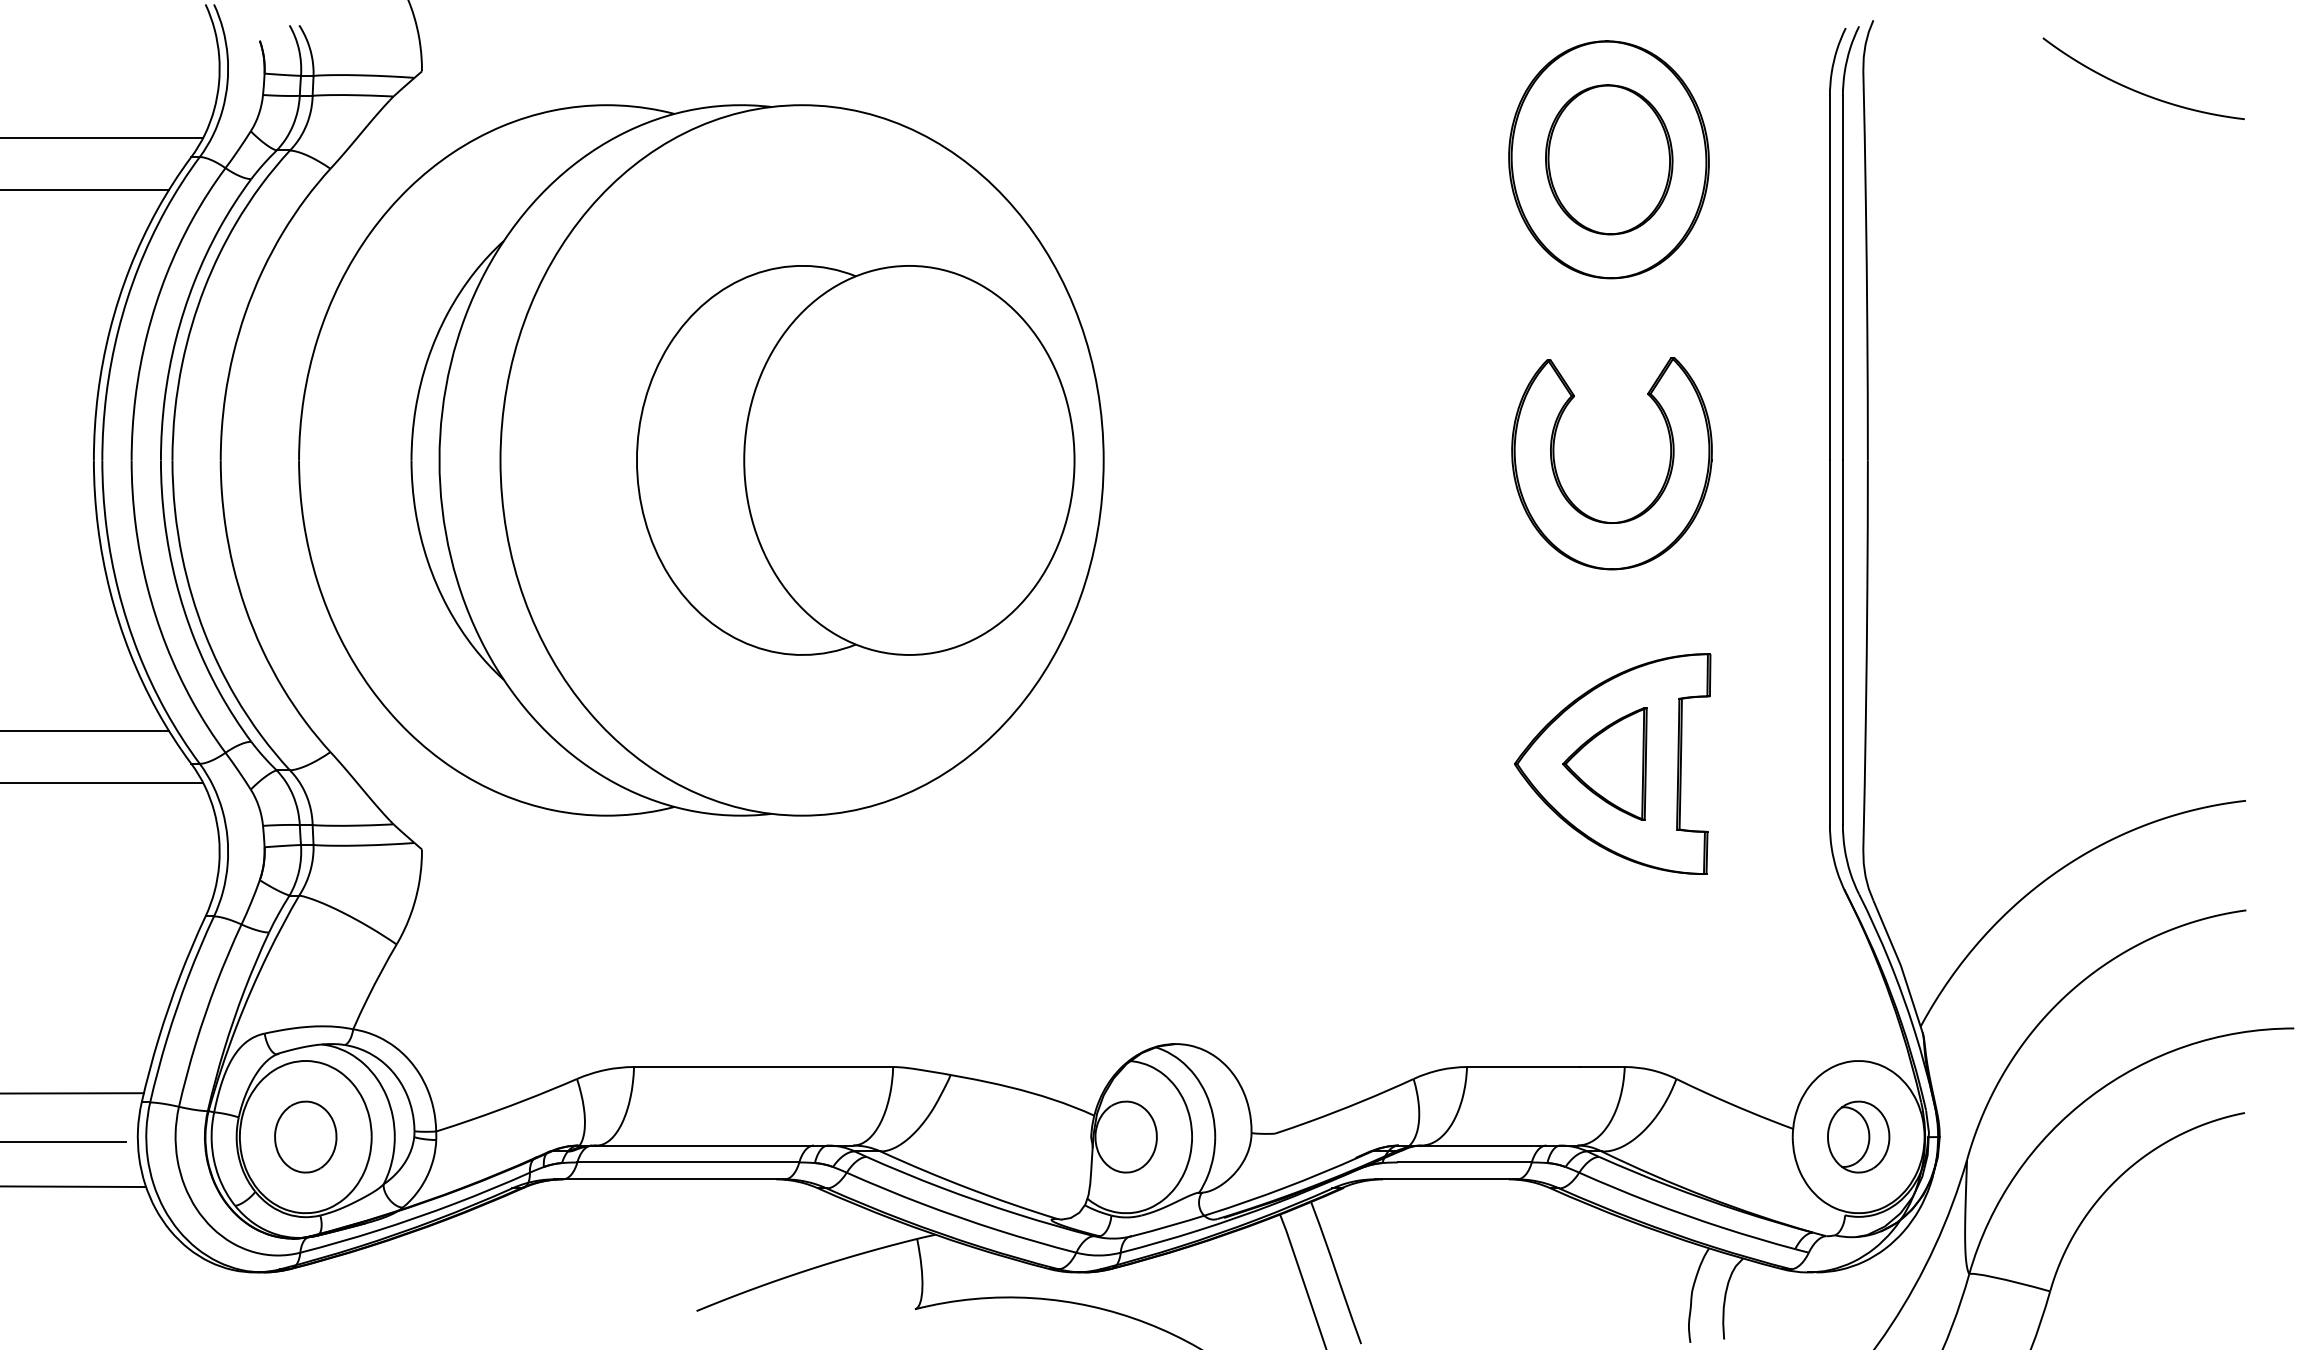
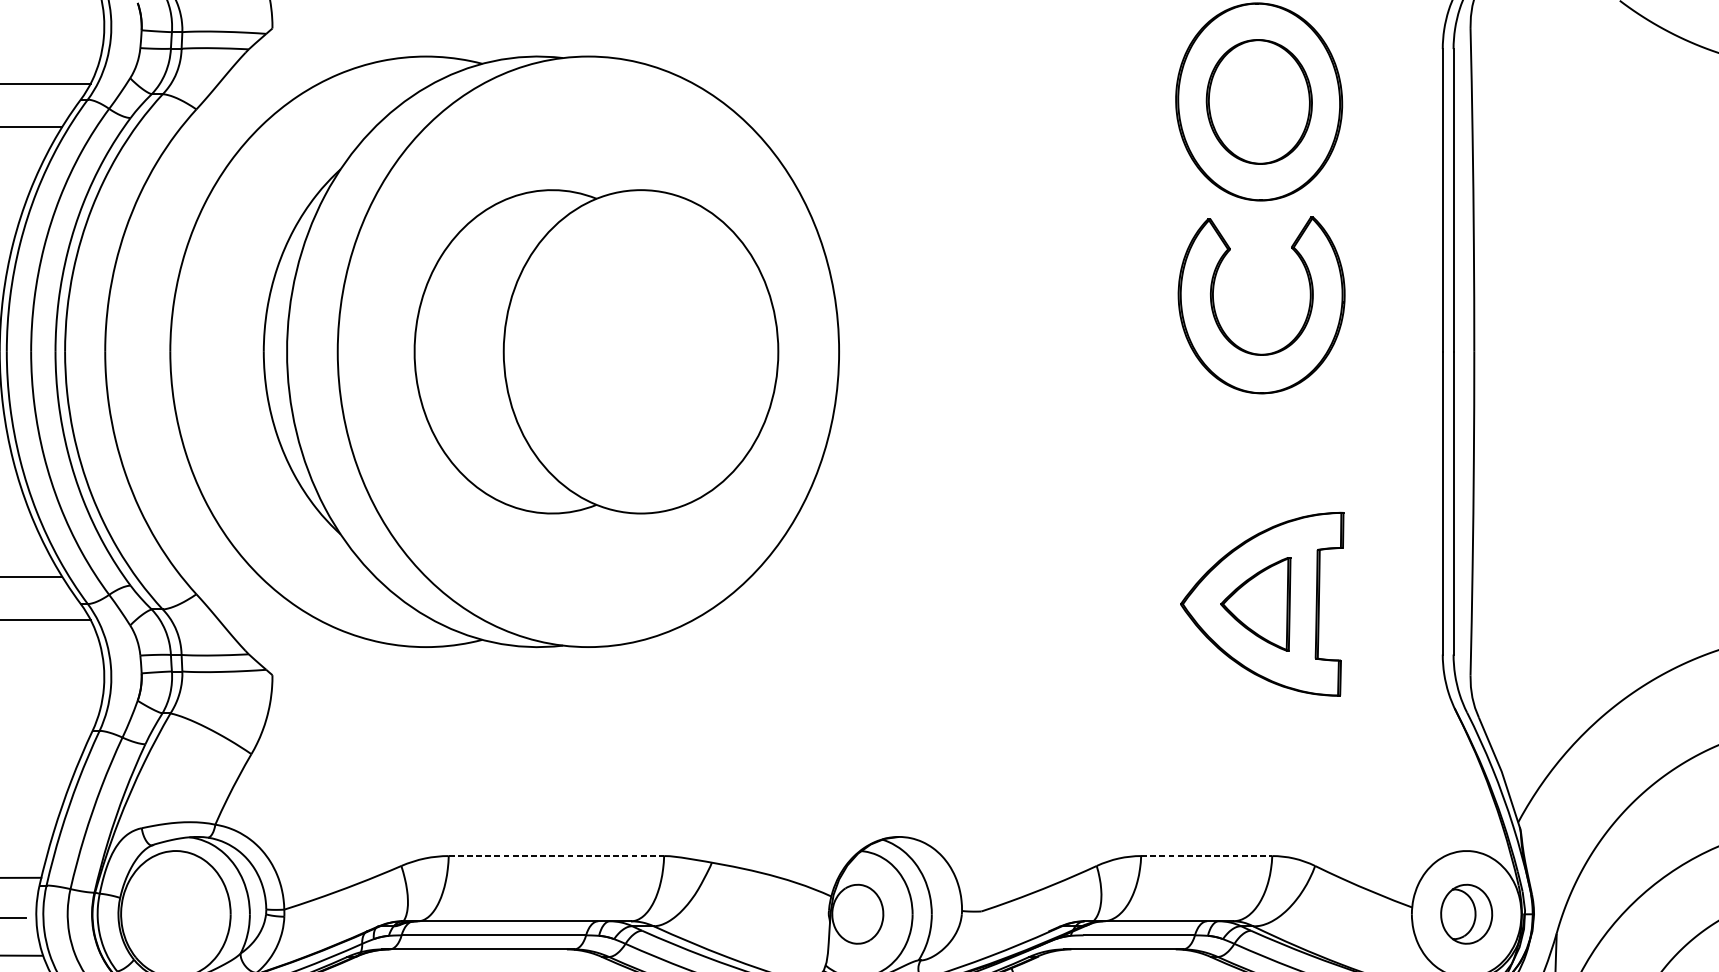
part: (855, 460) -> (596, 351), moved
part: (1560, 481) -> (1218, 320), moved
line: (763, 1067) -> (556, 856), solid -> dashed
line: (1545, 1067) -> (1206, 856), solid -> dashed
part: (305, 1136) -> (175, 913), removed

